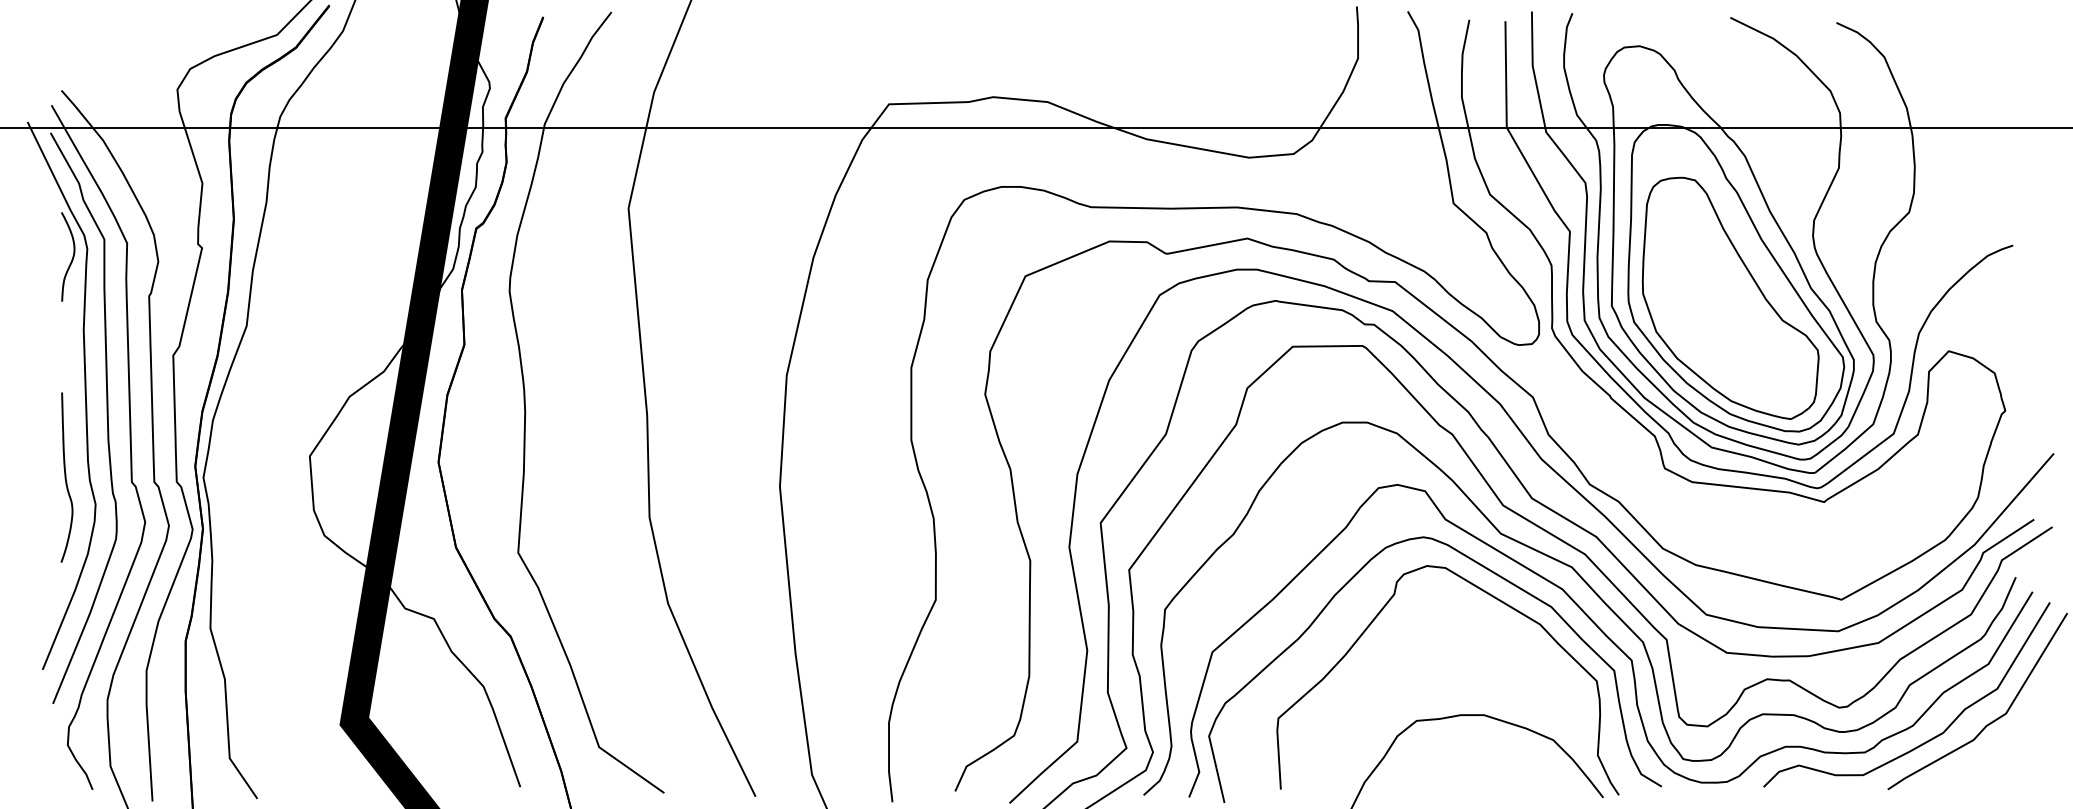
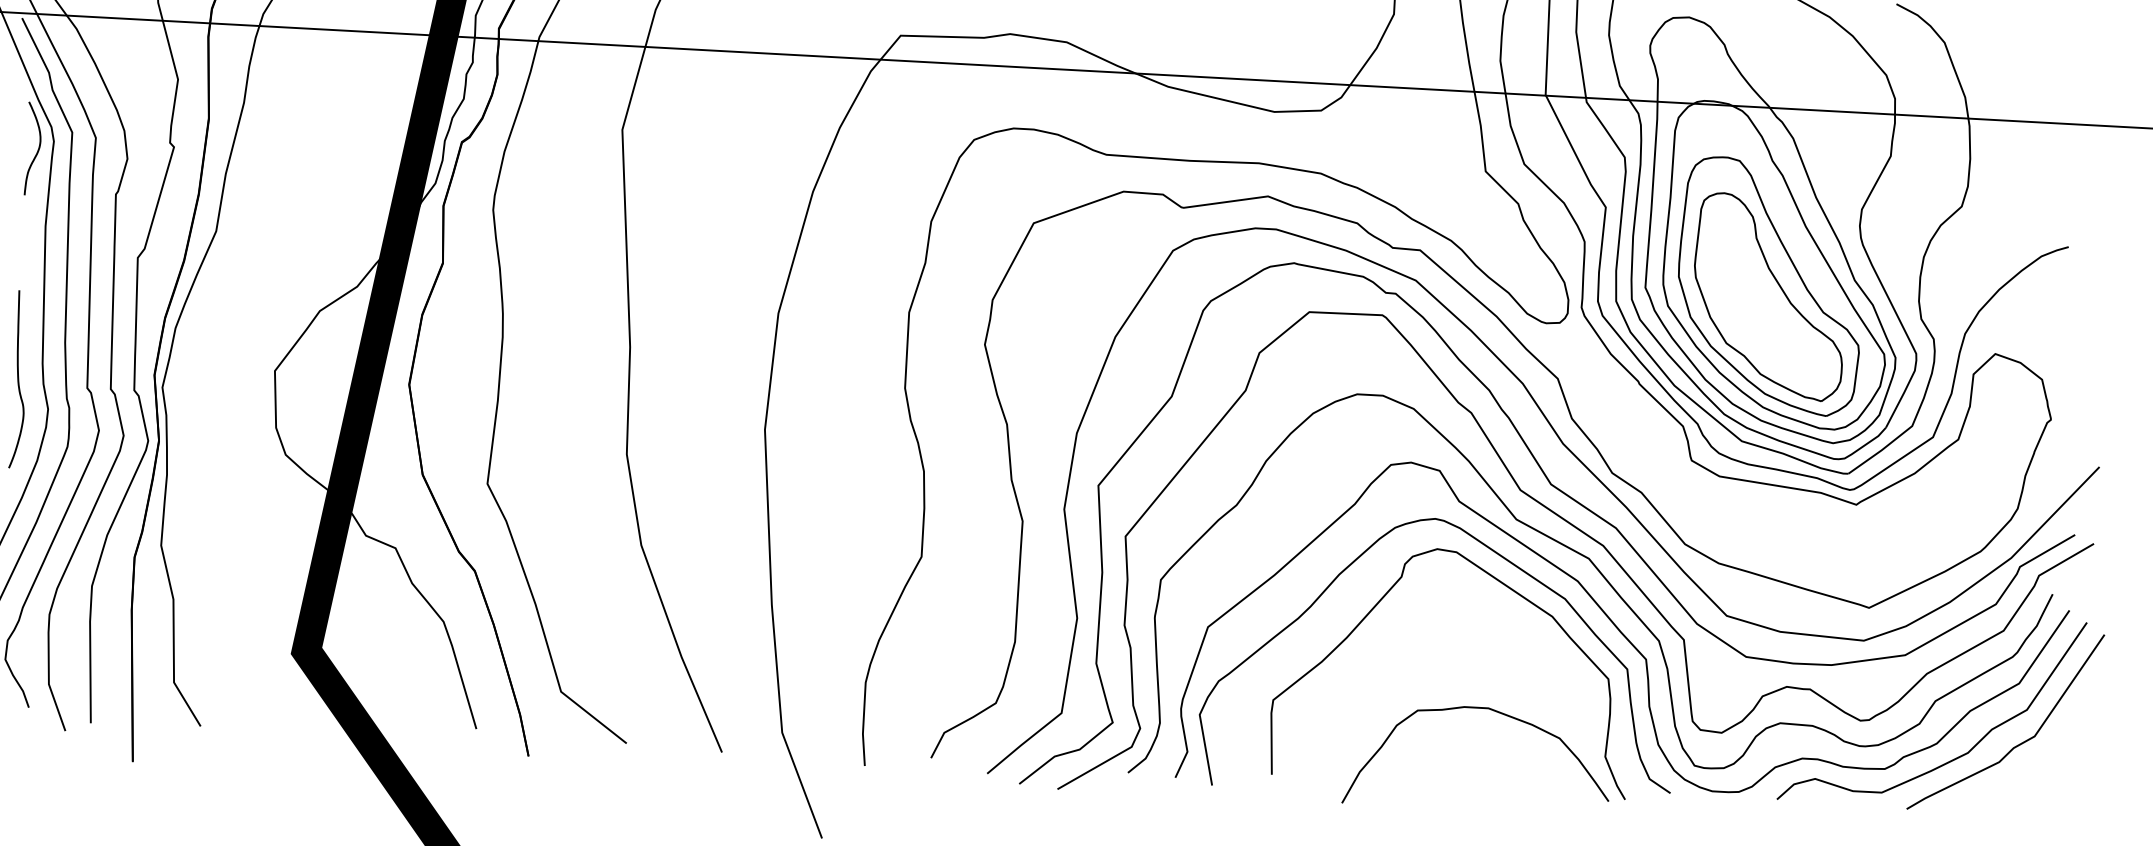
part: (1730, 308) -> (1769, 296), added

